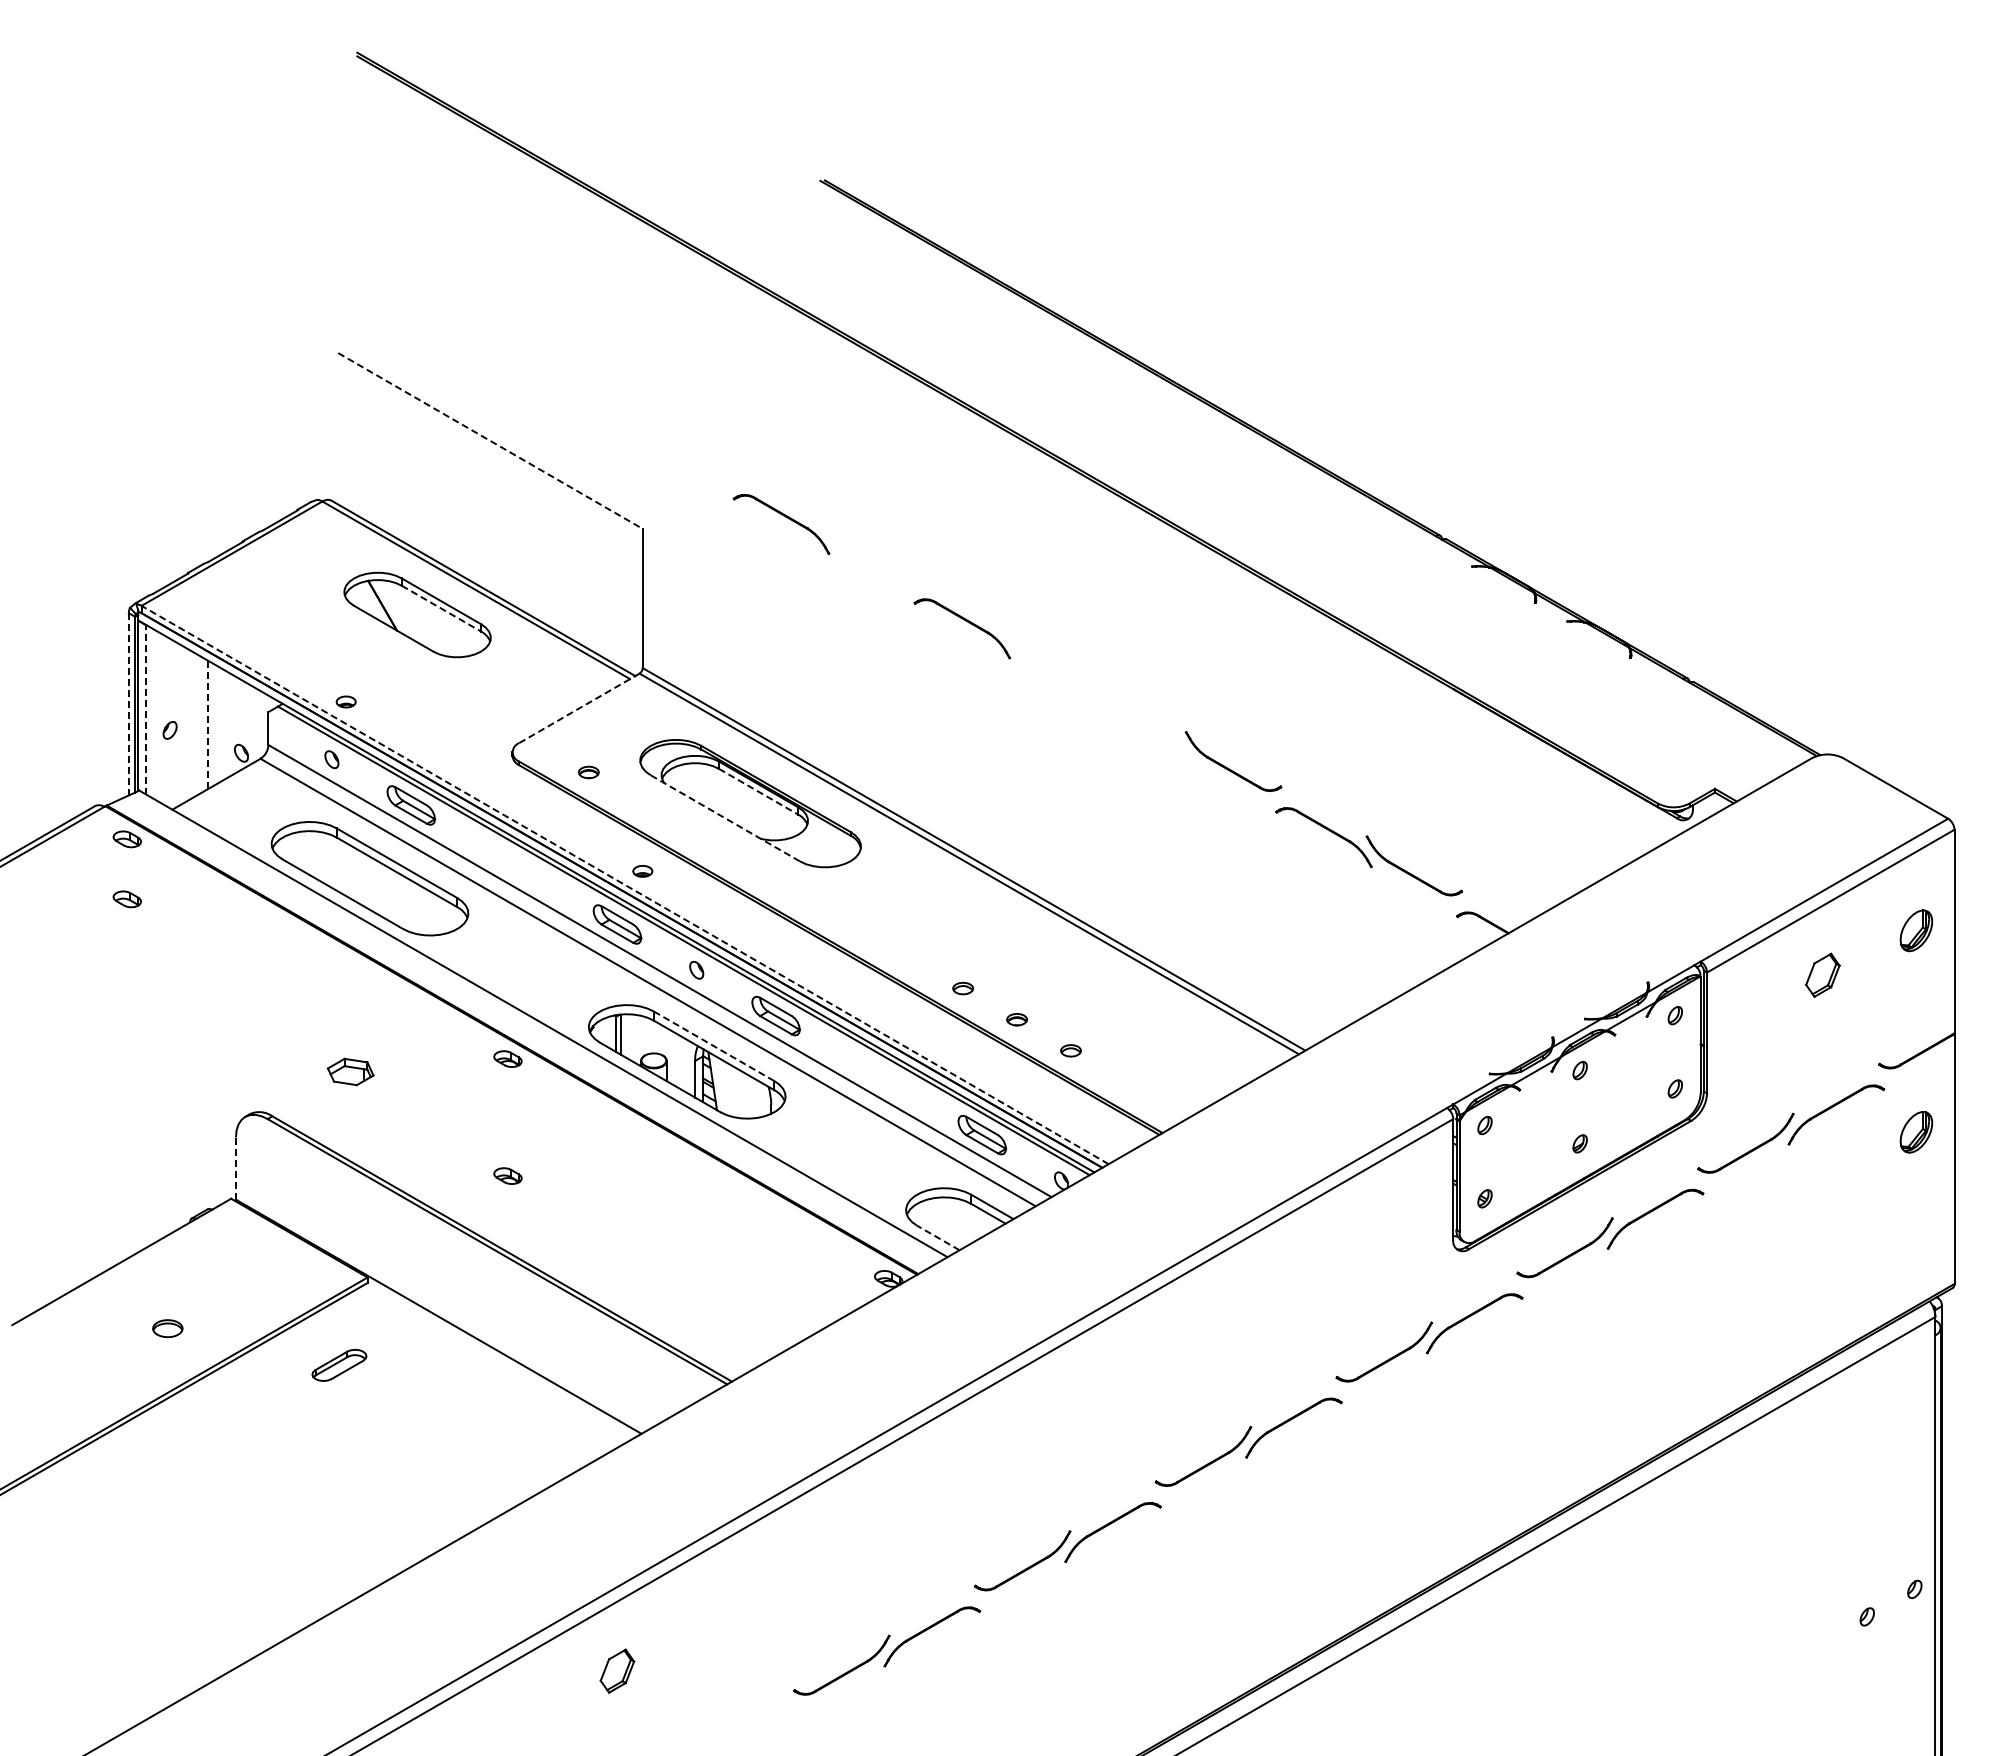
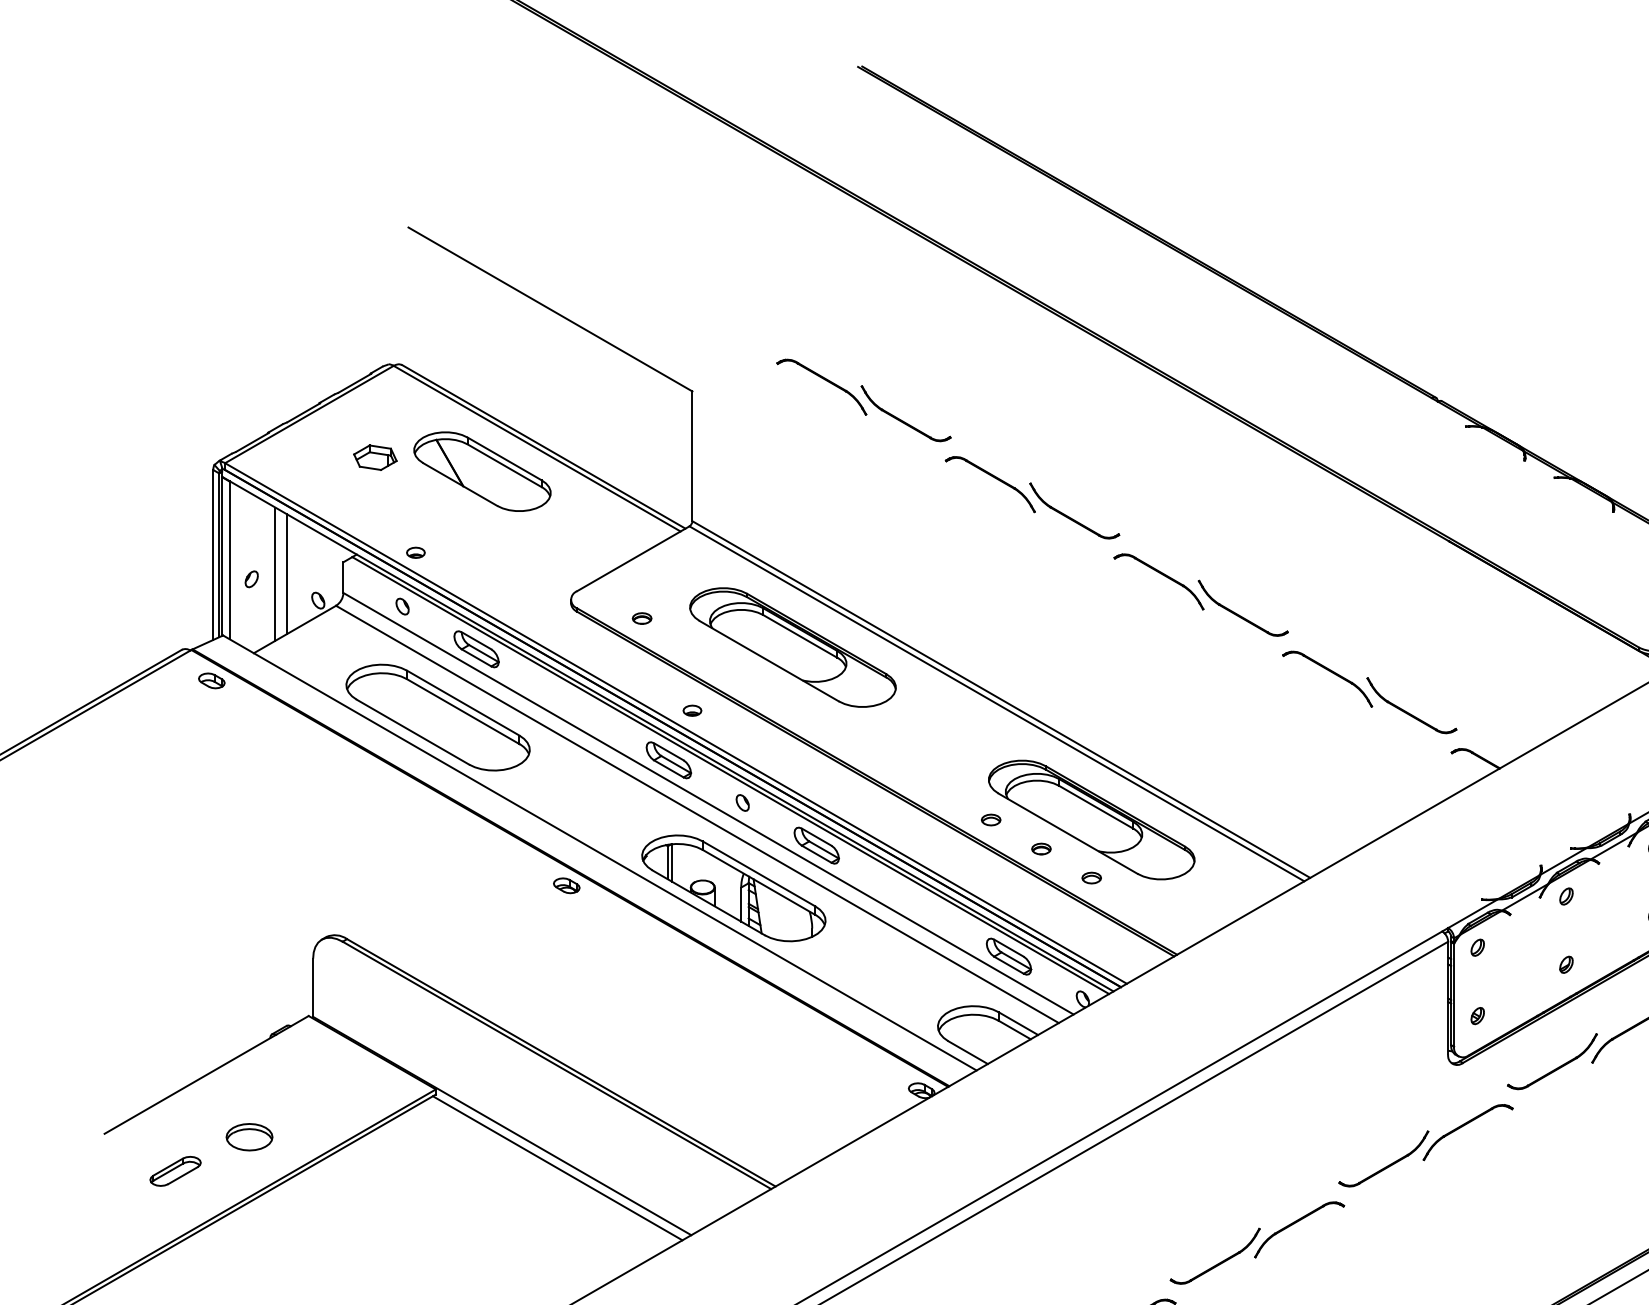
line: (490, 441) -> (550, 309), dashed -> solid
part: (867, 559) -> (901, 419), added
line: (441, 608) -> (504, 465), dashed -> solid
part: (1046, 662) -> (1068, 516), added
line: (128, 704) -> (212, 555), dashed -> solid
line: (579, 708) -> (633, 558), dashed -> solid
line: (146, 710) -> (229, 560), dashed -> solid
line: (195, 724) -> (275, 573), added
line: (208, 724) -> (287, 573), dashed -> solid
part: (1145, 725) -> (1161, 574), added
line: (758, 791) -> (800, 636), dashed -> solid
line: (724, 818) -> (768, 661), dashed -> solid
line: (624, 884) -> (675, 722), dashed -> solid
part: (126, 899) -> (211, 736), removed
part: (1070, 988) -> (1091, 819), added
line: (714, 1046) -> (759, 874), dashed -> solid
part: (350, 1071) -> (375, 457), moved
line: (235, 1168) -> (312, 987), dashed -> solid
part: (507, 1175) -> (566, 994), removed
line: (937, 1237) -> (967, 1052), dashed -> solid
part: (167, 1328) -> (249, 1136), size x1.67
line: (498, 1361) -> (557, 1167), added
part: (339, 1364) -> (175, 1170), moved

